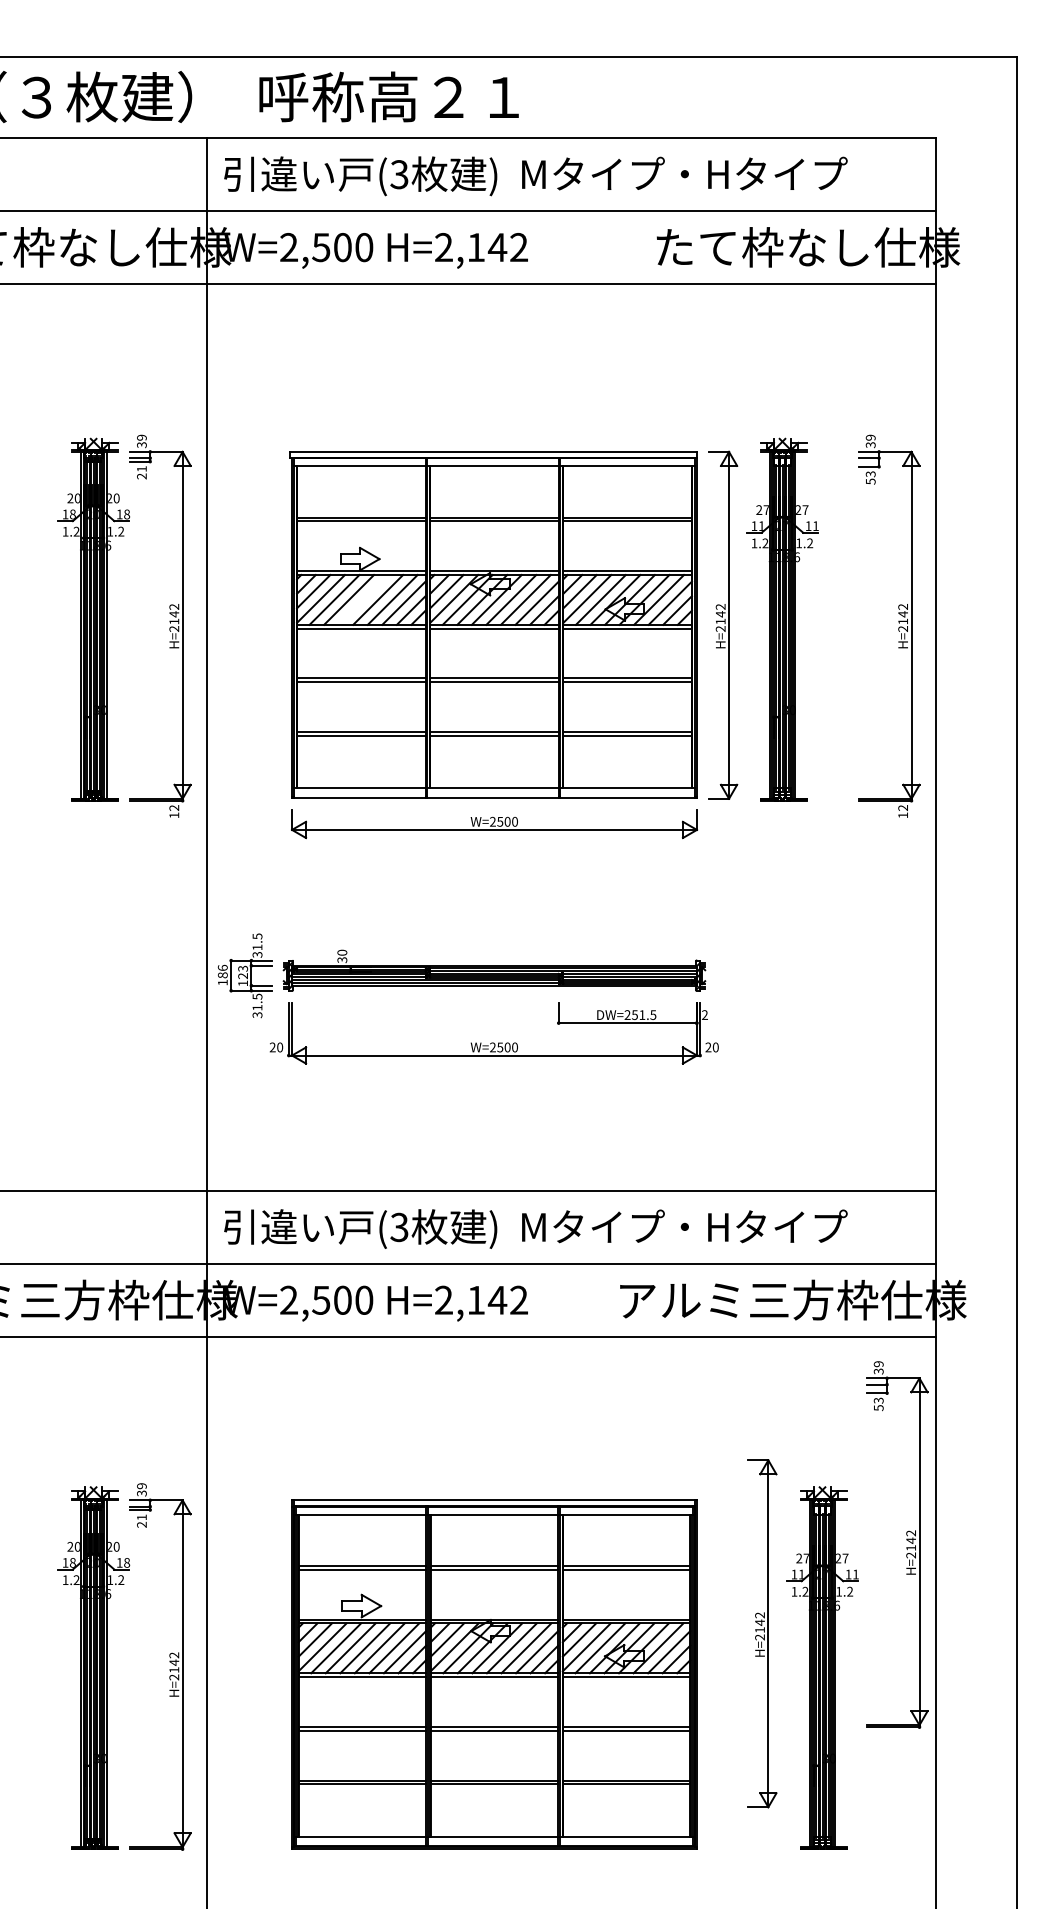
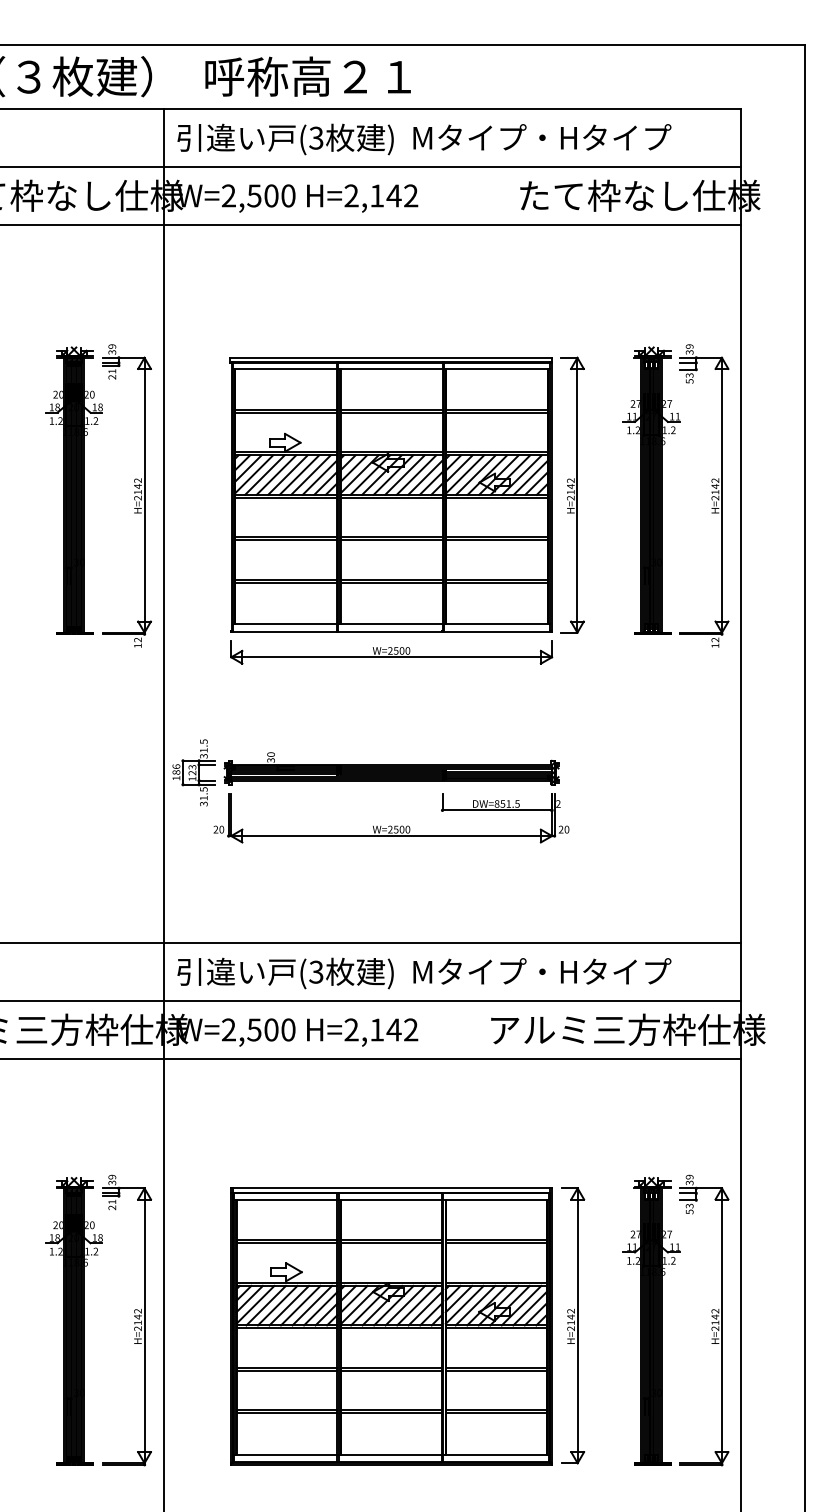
line: (363, 599) -> (287, 474), added
part: (782, 619) -> (651, 490), moved
text: (627, 1015) -> (496, 804), DW=251.5 -> DW=851.5
part: (906, 1547) -> (711, 1322), moved
part: (762, 1633) -> (573, 1325), moved

